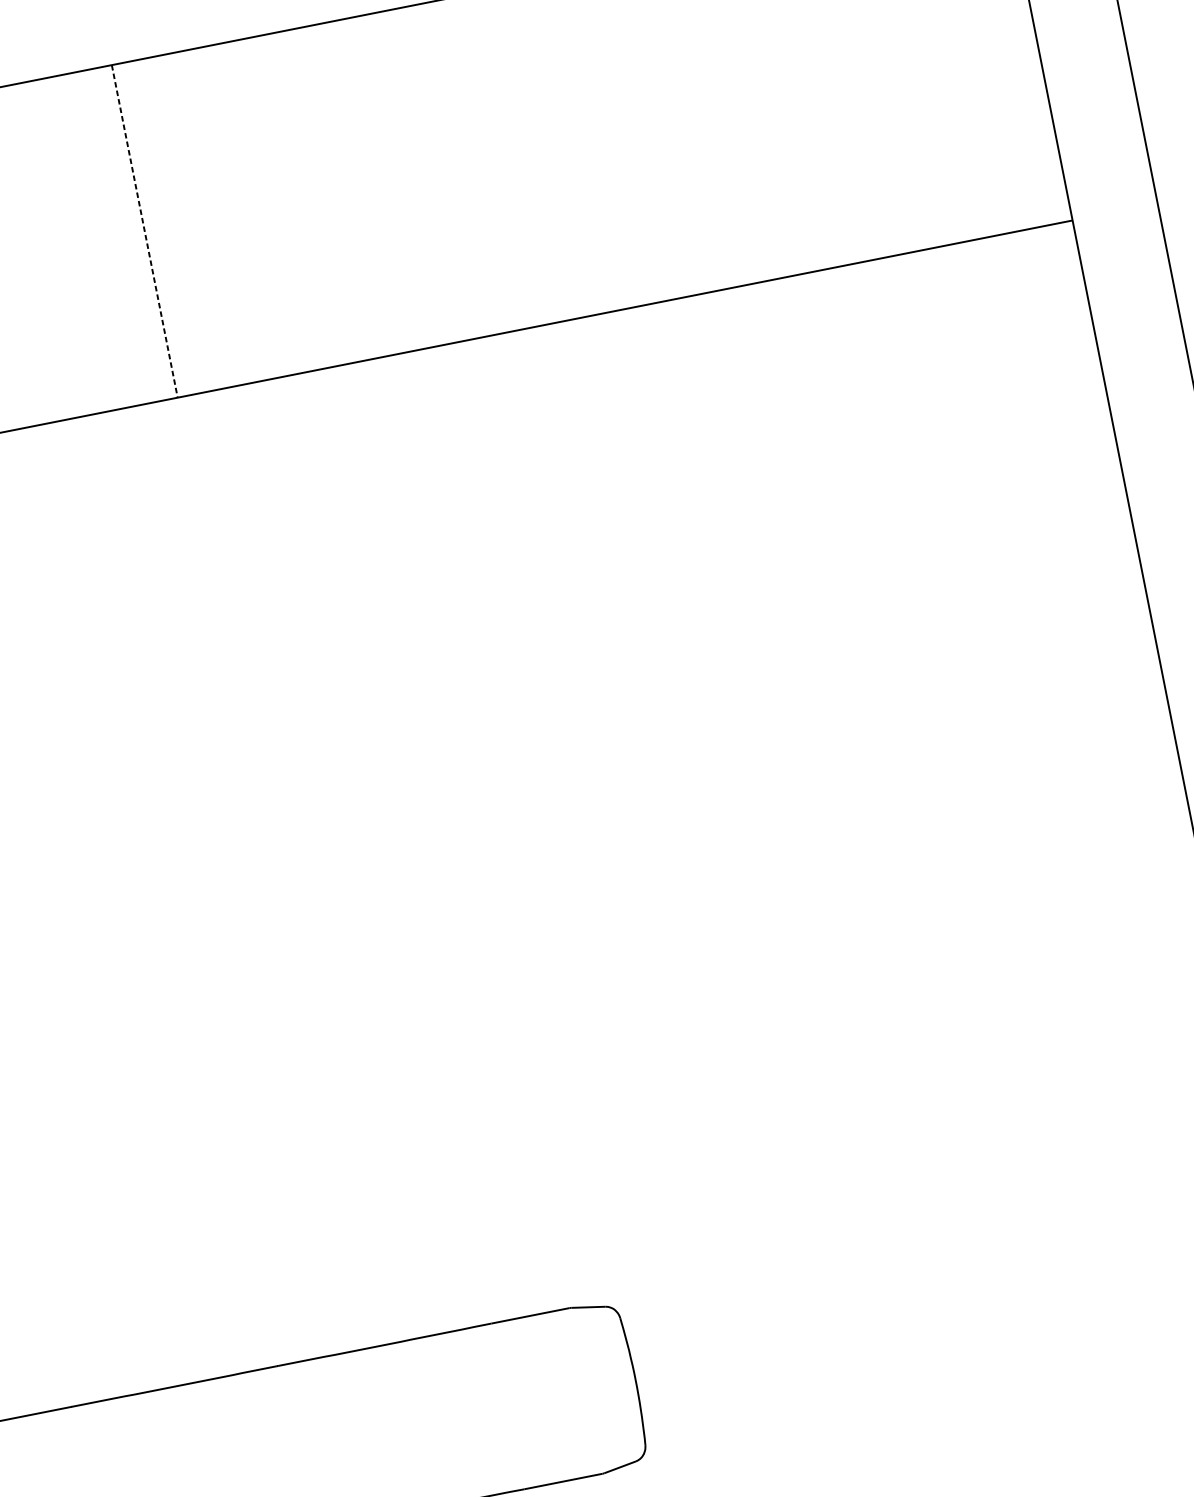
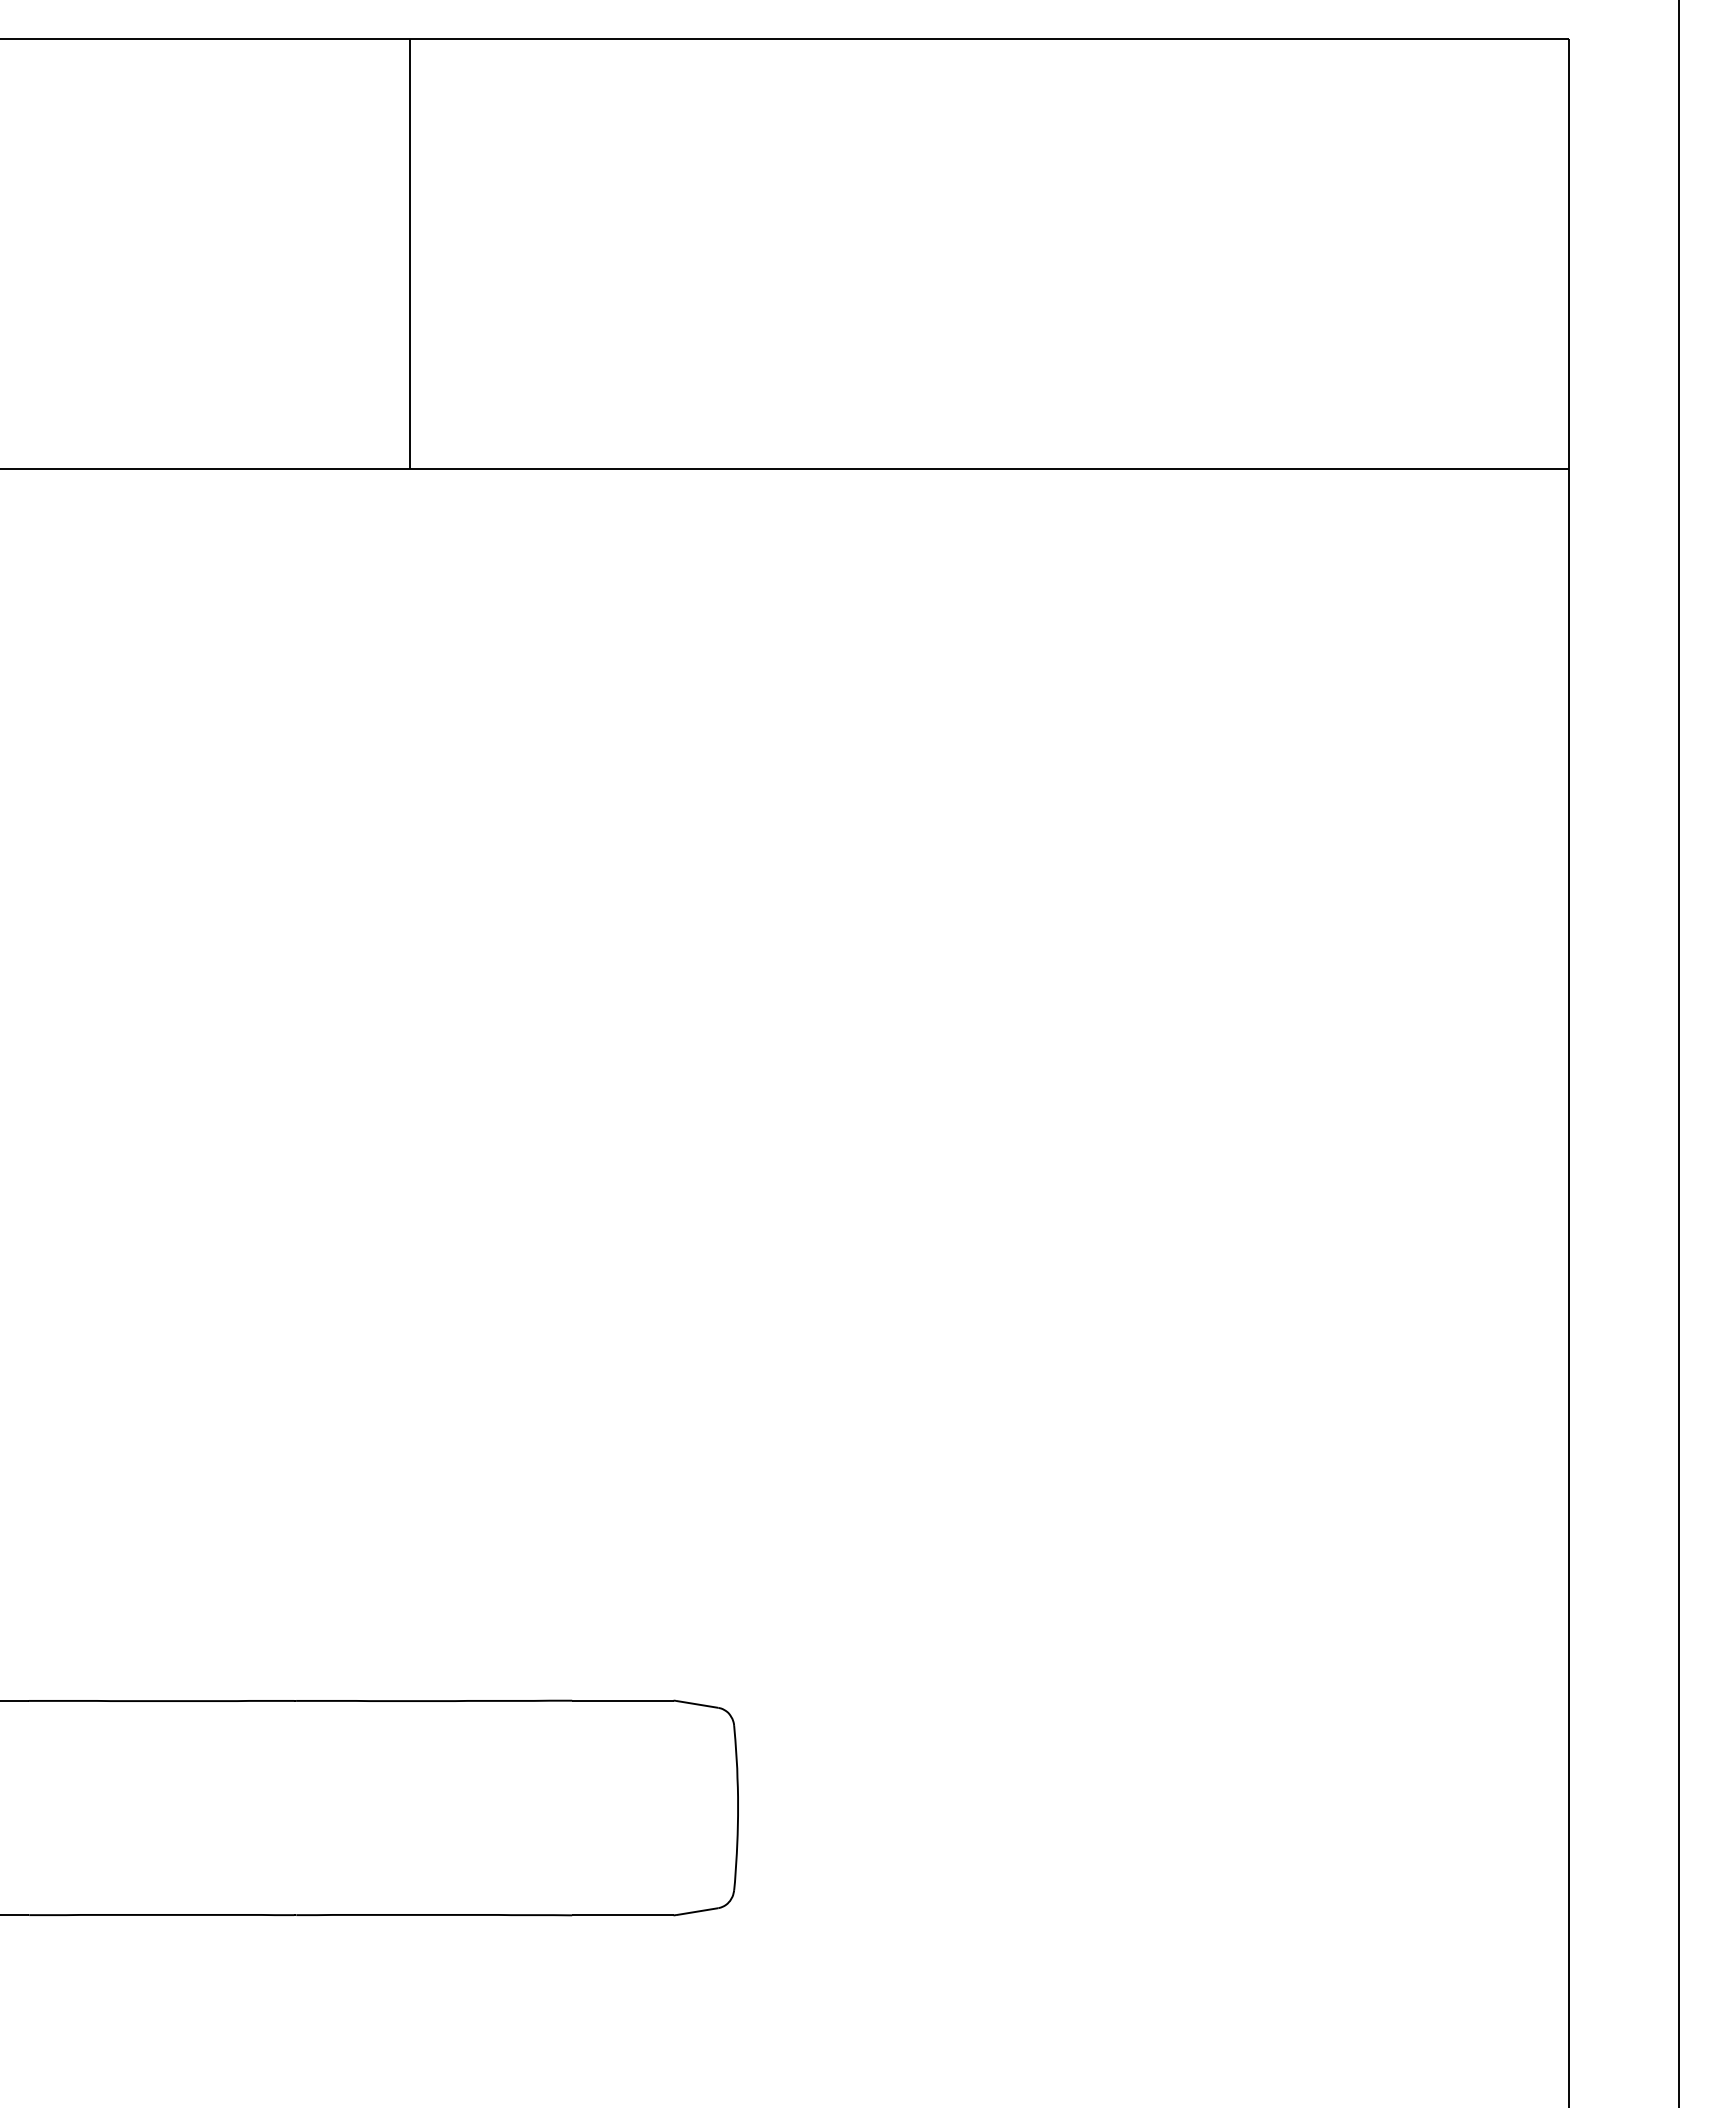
line: (144, 231) -> (409, 254), dashed -> solid

